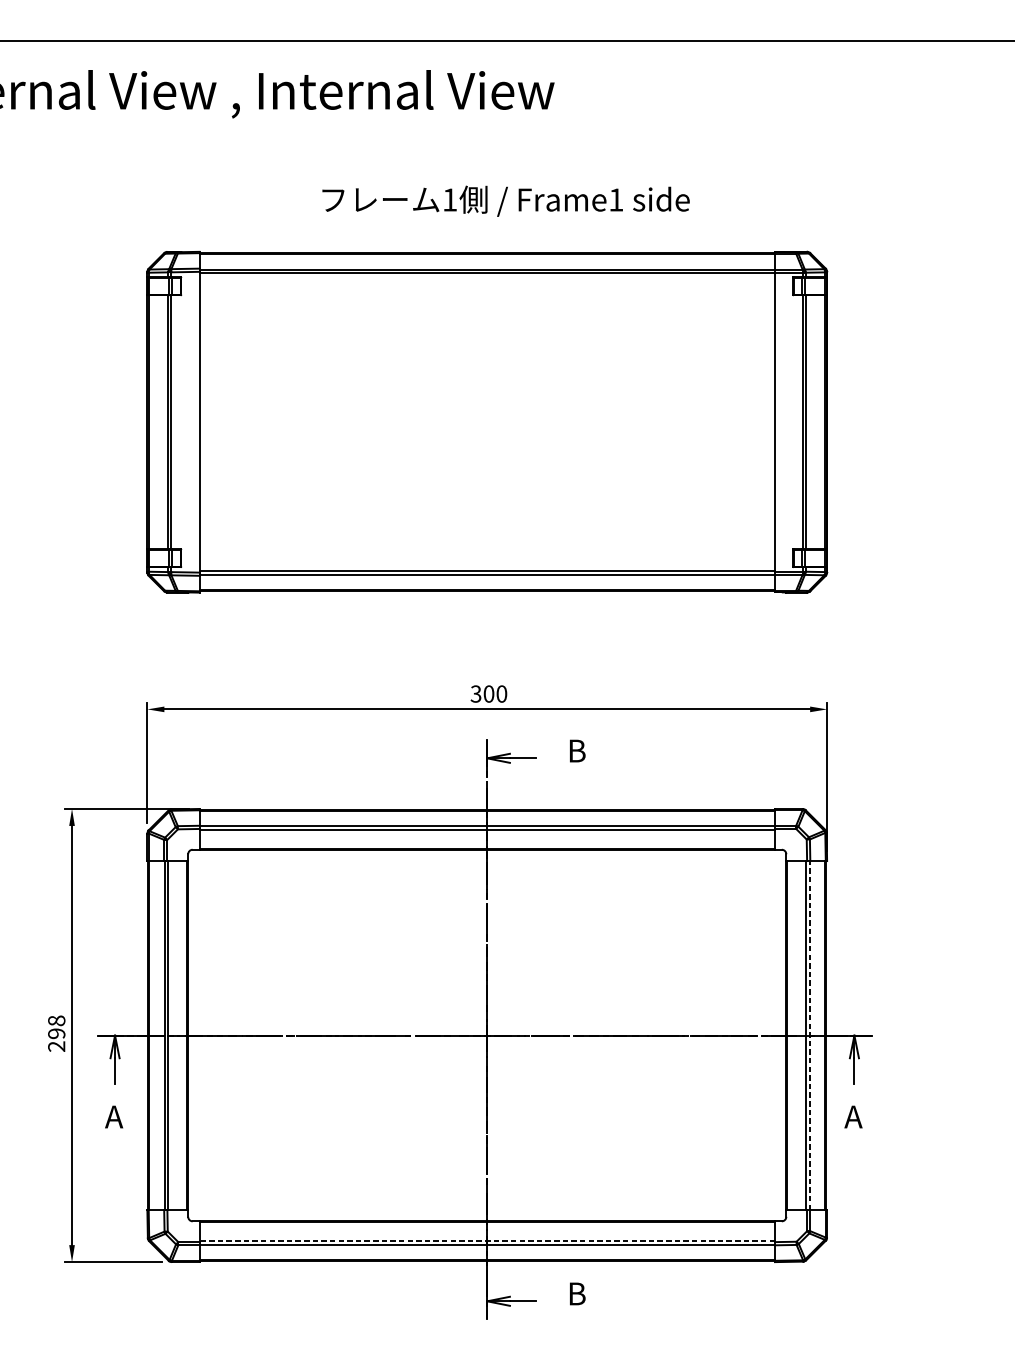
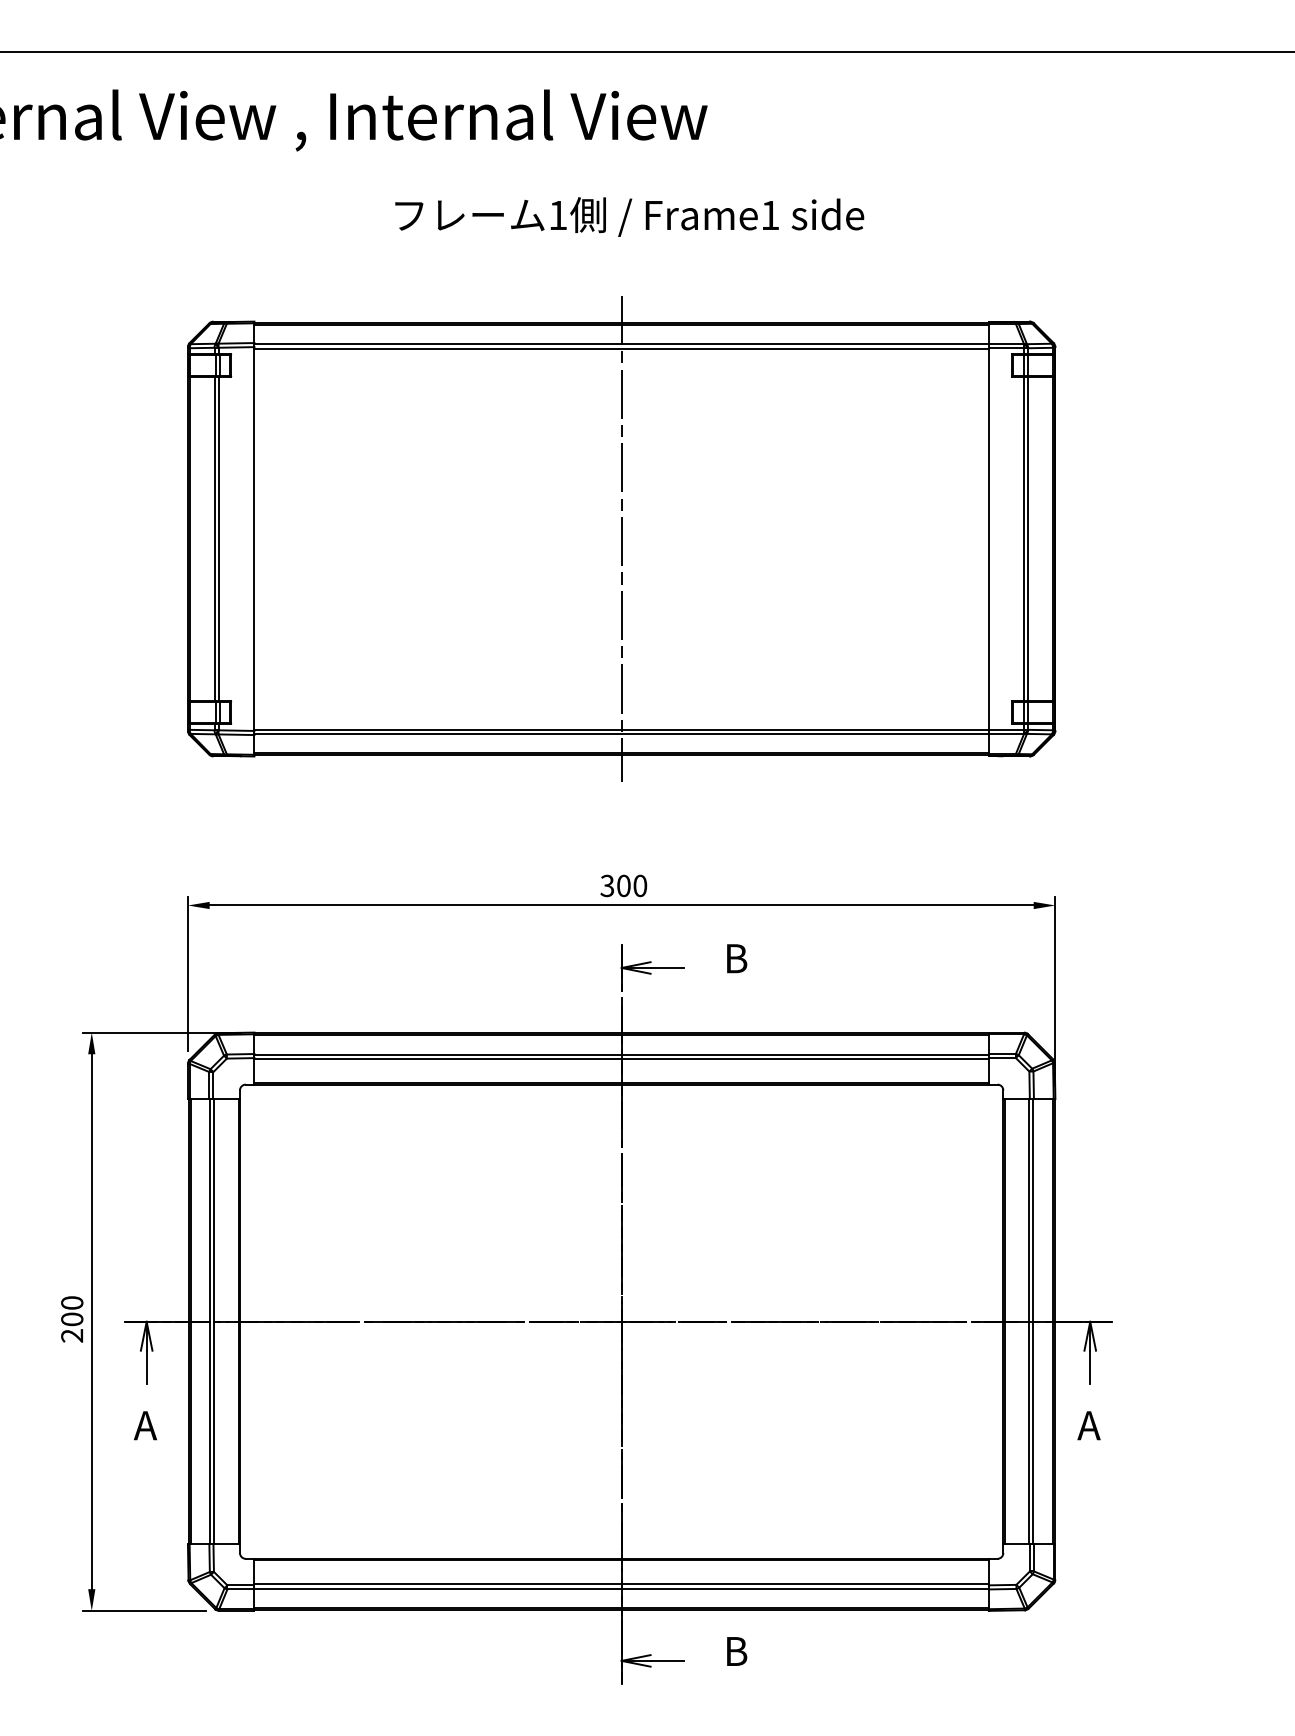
text: (505, 200) -> (629, 216), moved
line: (487, 421) -> (621, 538), added
text: (56, 1027) -> (72, 1311), 298 -> 200
line: (809, 1035) -> (1033, 1321), dashed -> solid
line: (487, 1241) -> (621, 1584), dashed -> solid

